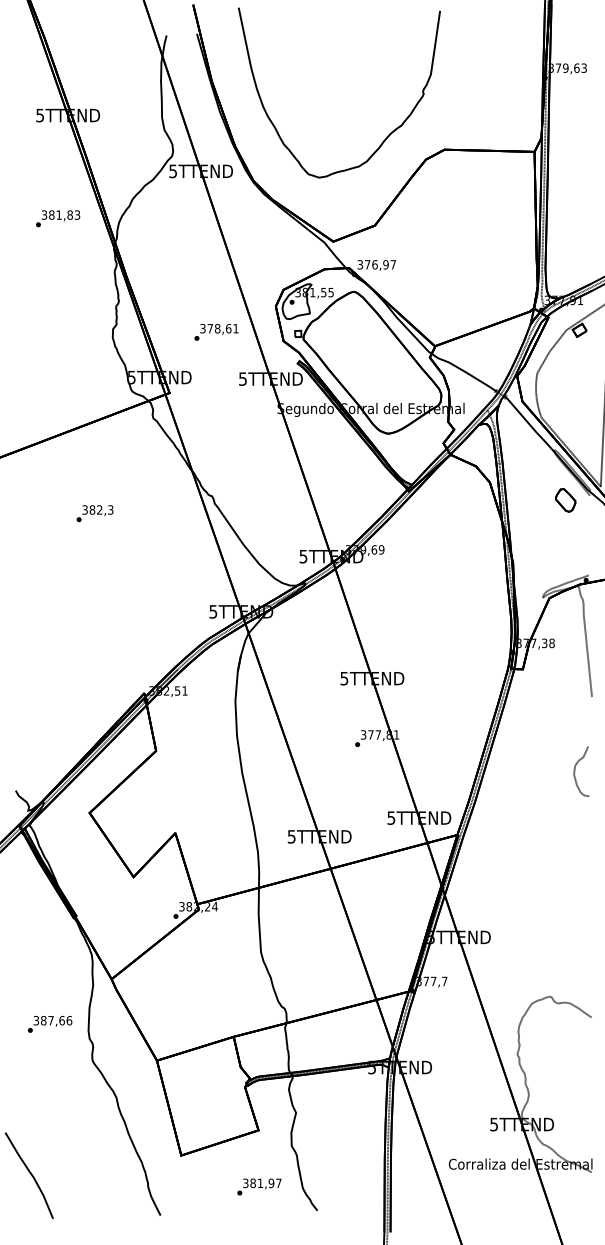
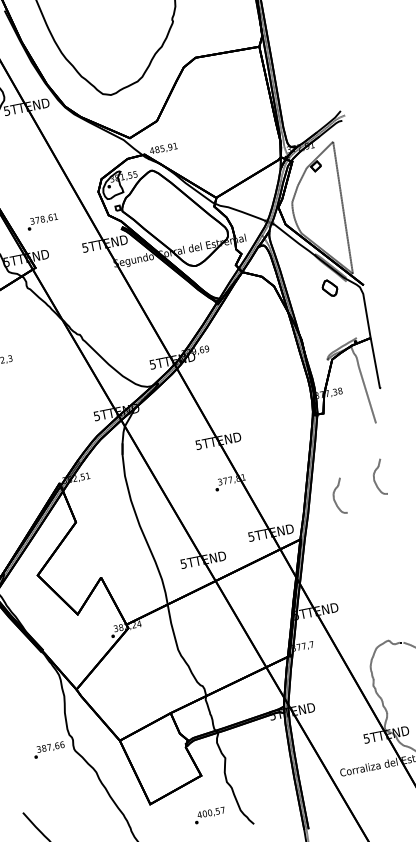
text: (376, 264) -> (163, 148), 376,97 -> 485,91
text: (216, 332) -> (42, 222), moved
part: (521, 786) -> (338, 496), added
text: (50, 1024) -> (49, 750), moved
text: (258, 1183) -> (208, 813), 381,97 -> 400,57

